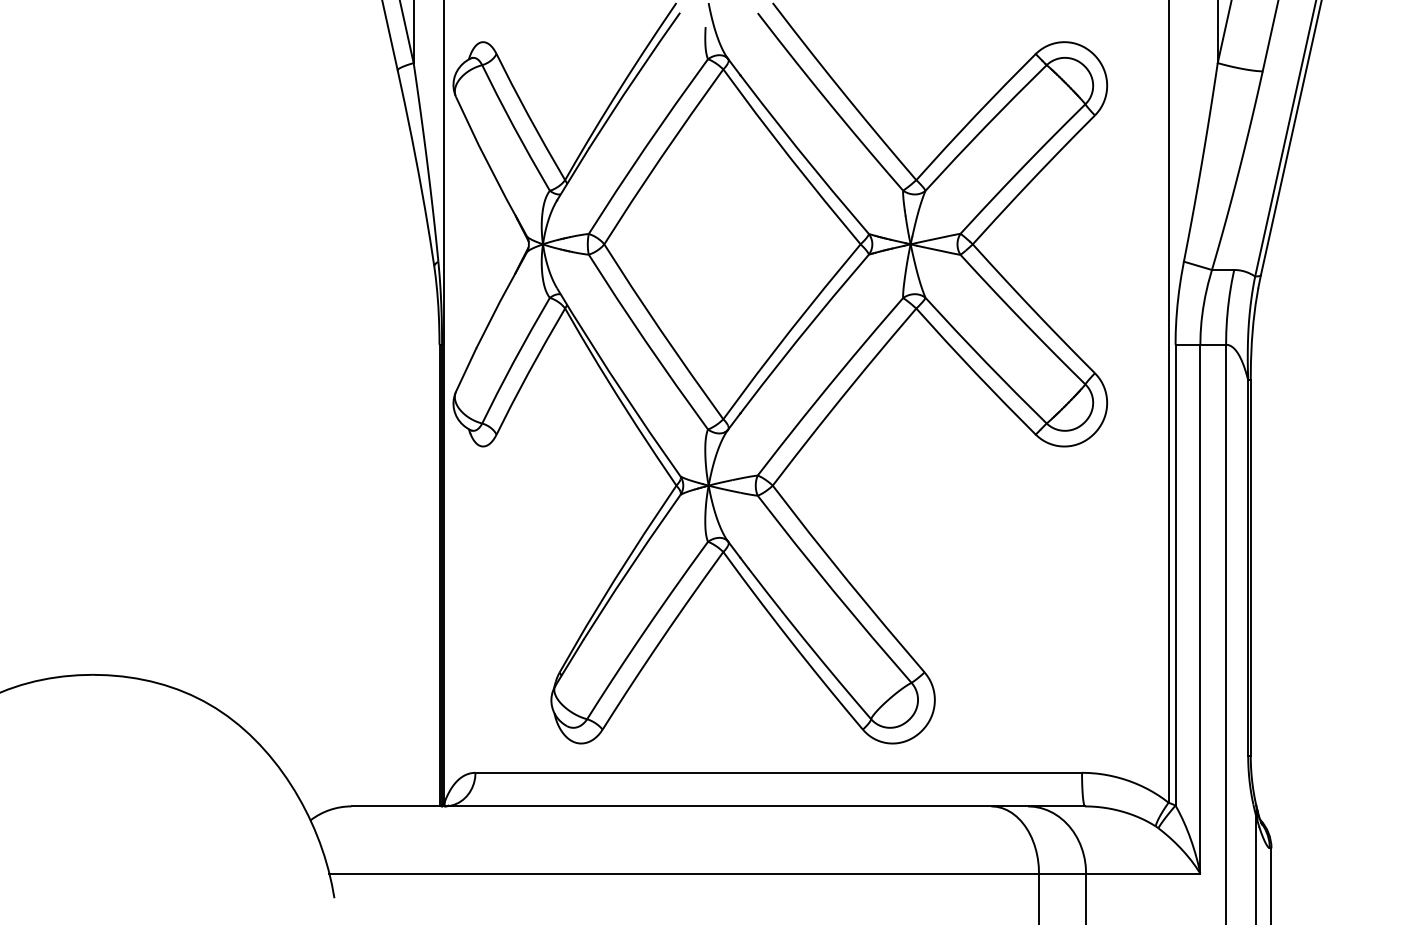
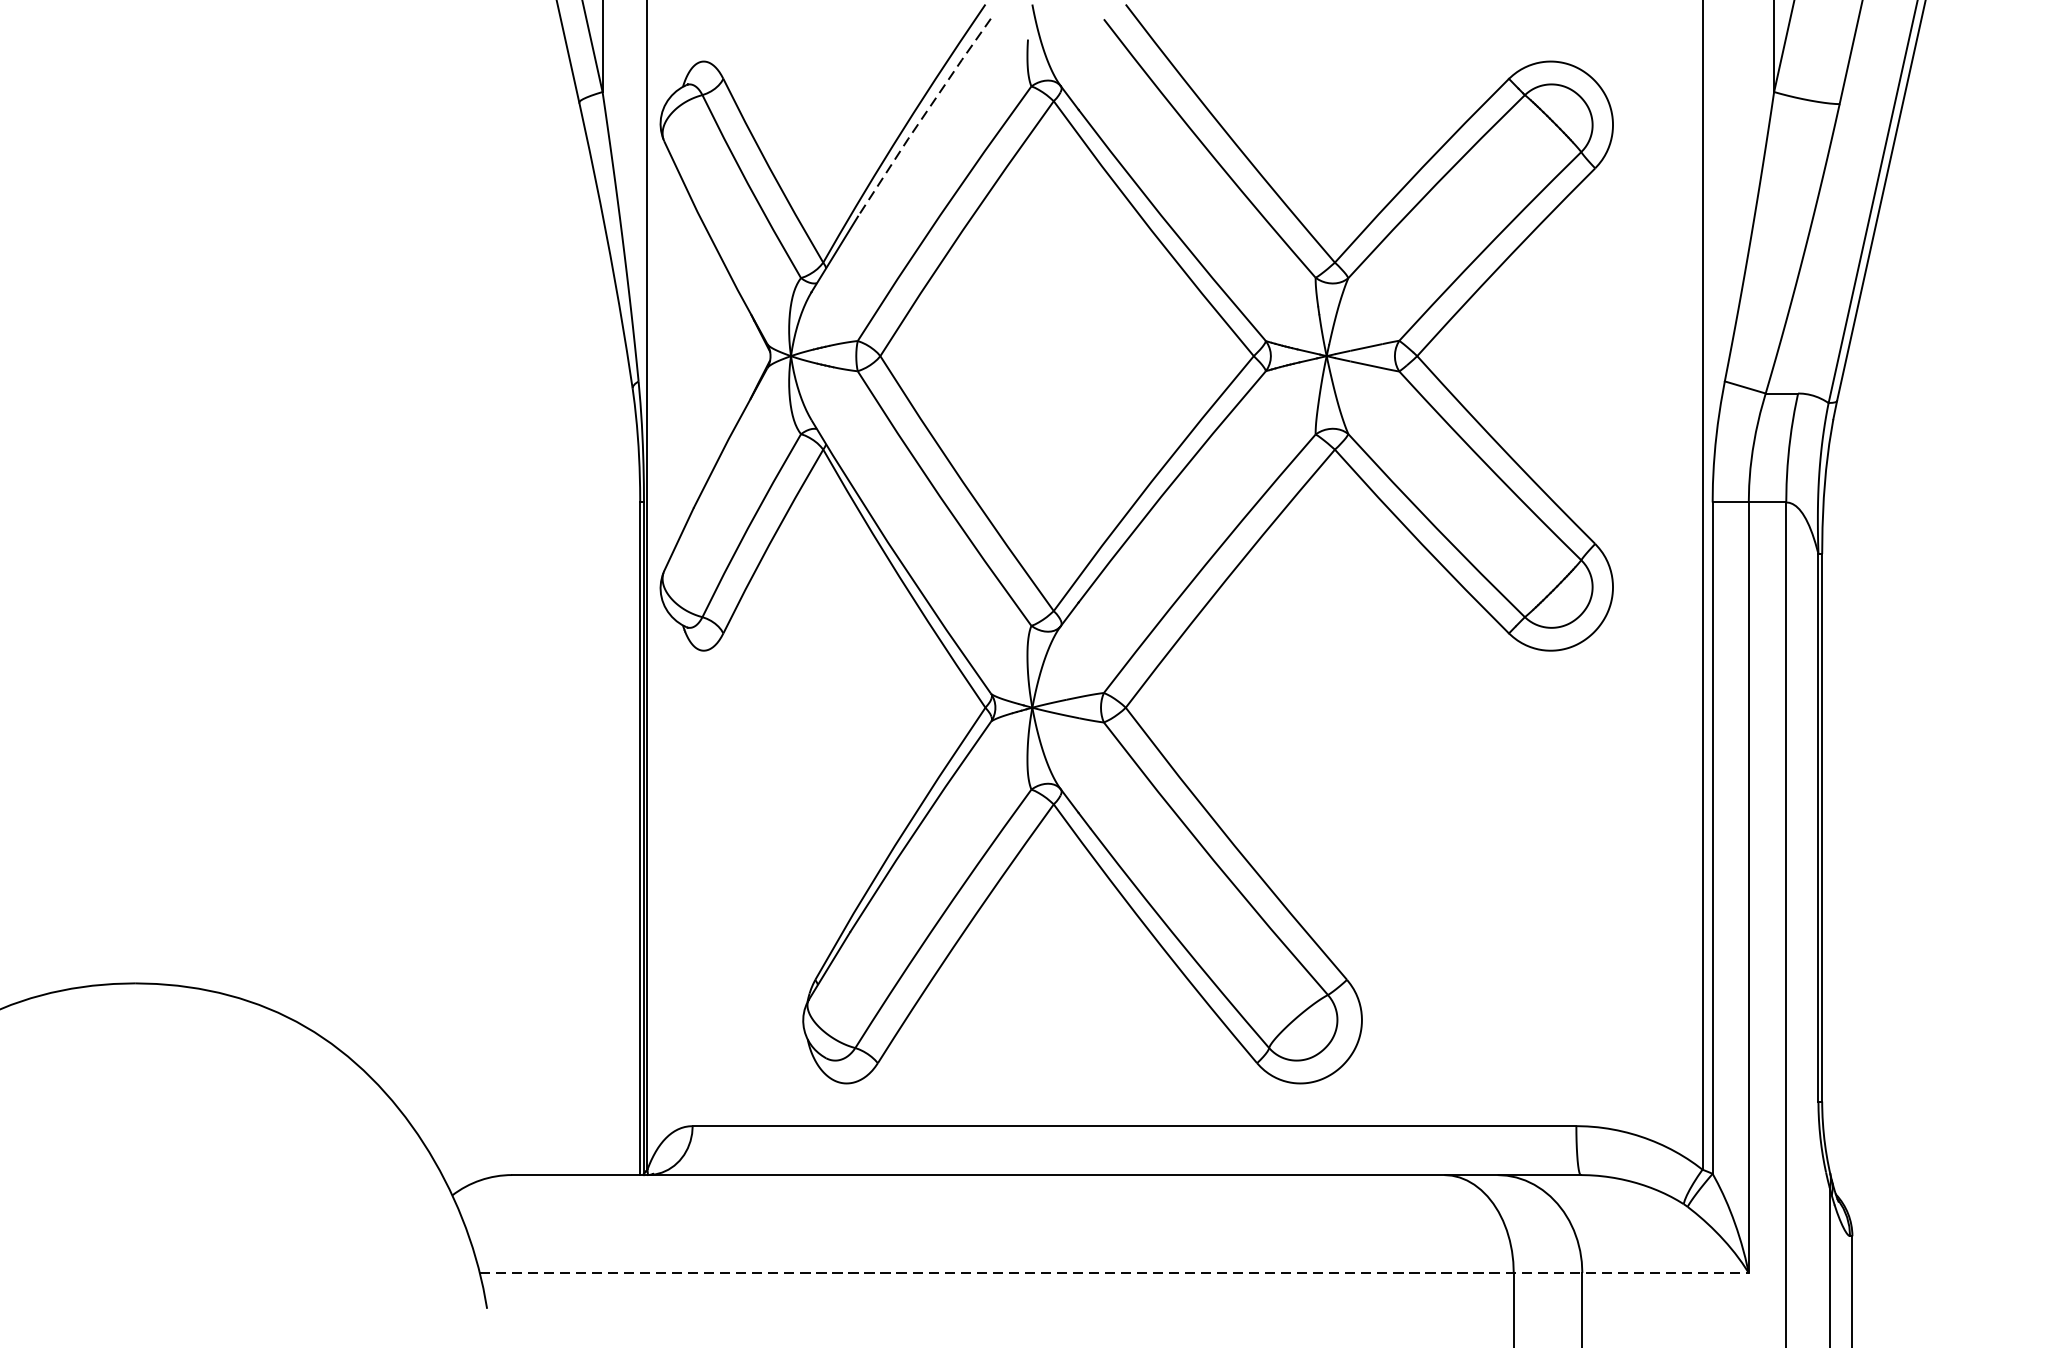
line: (633, 80) -> (922, 117), solid -> dashed
line: (765, 873) -> (1115, 1272), solid -> dashed

